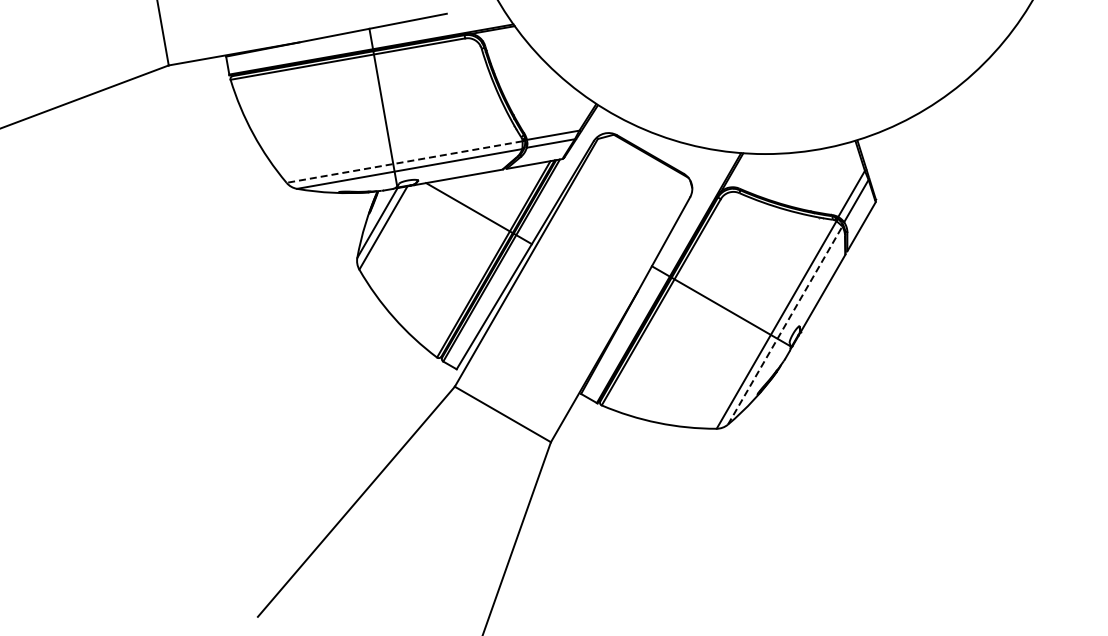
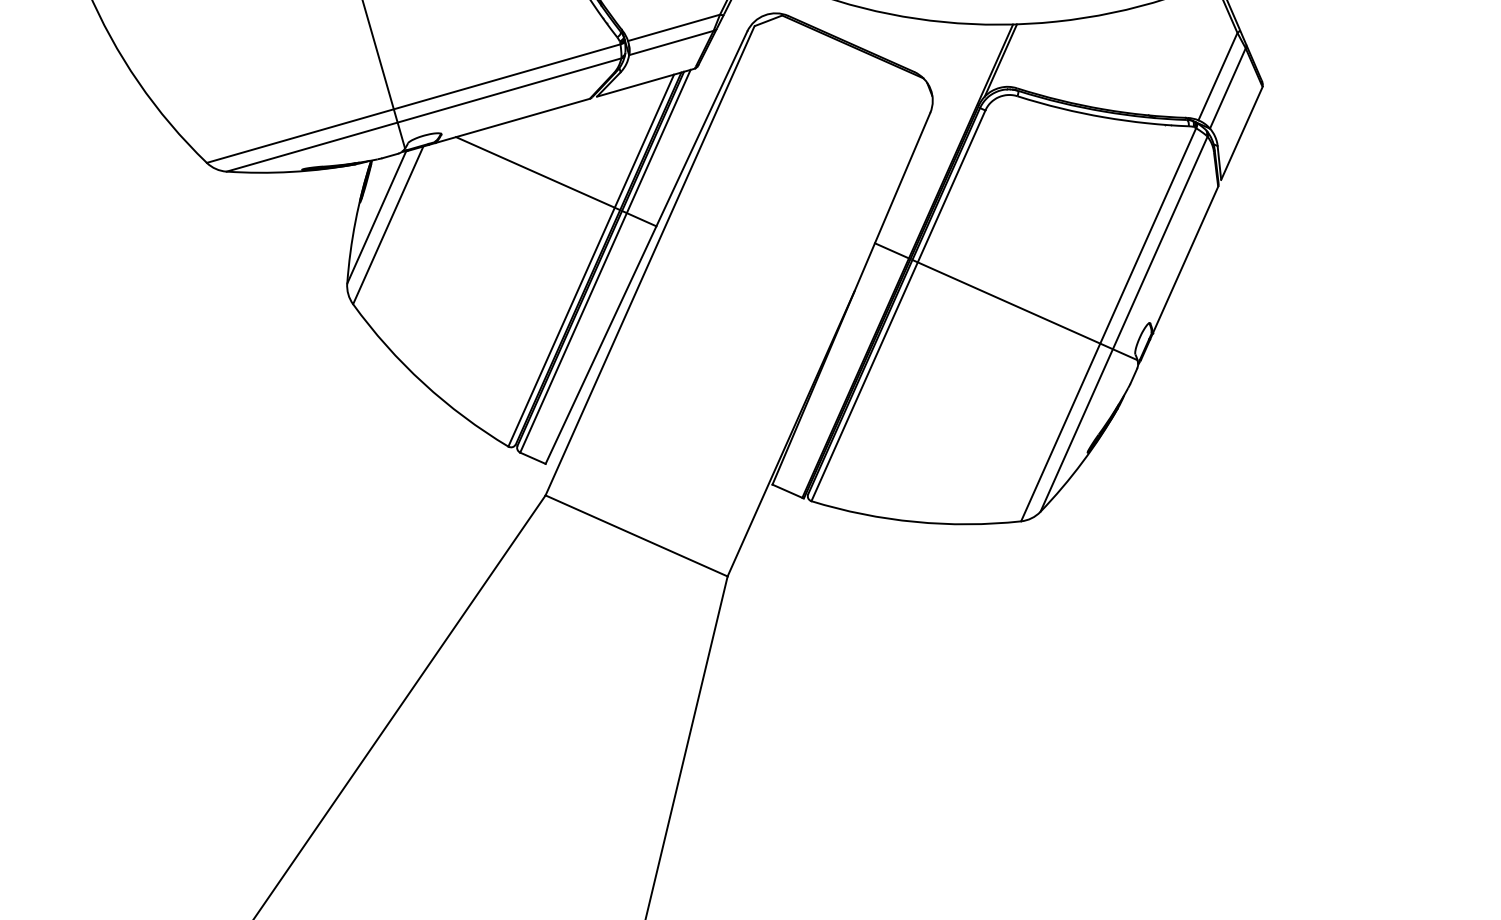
line: (404, 162) -> (413, 104), dashed -> solid
line: (785, 325) -> (1124, 324), dashed -> solid

